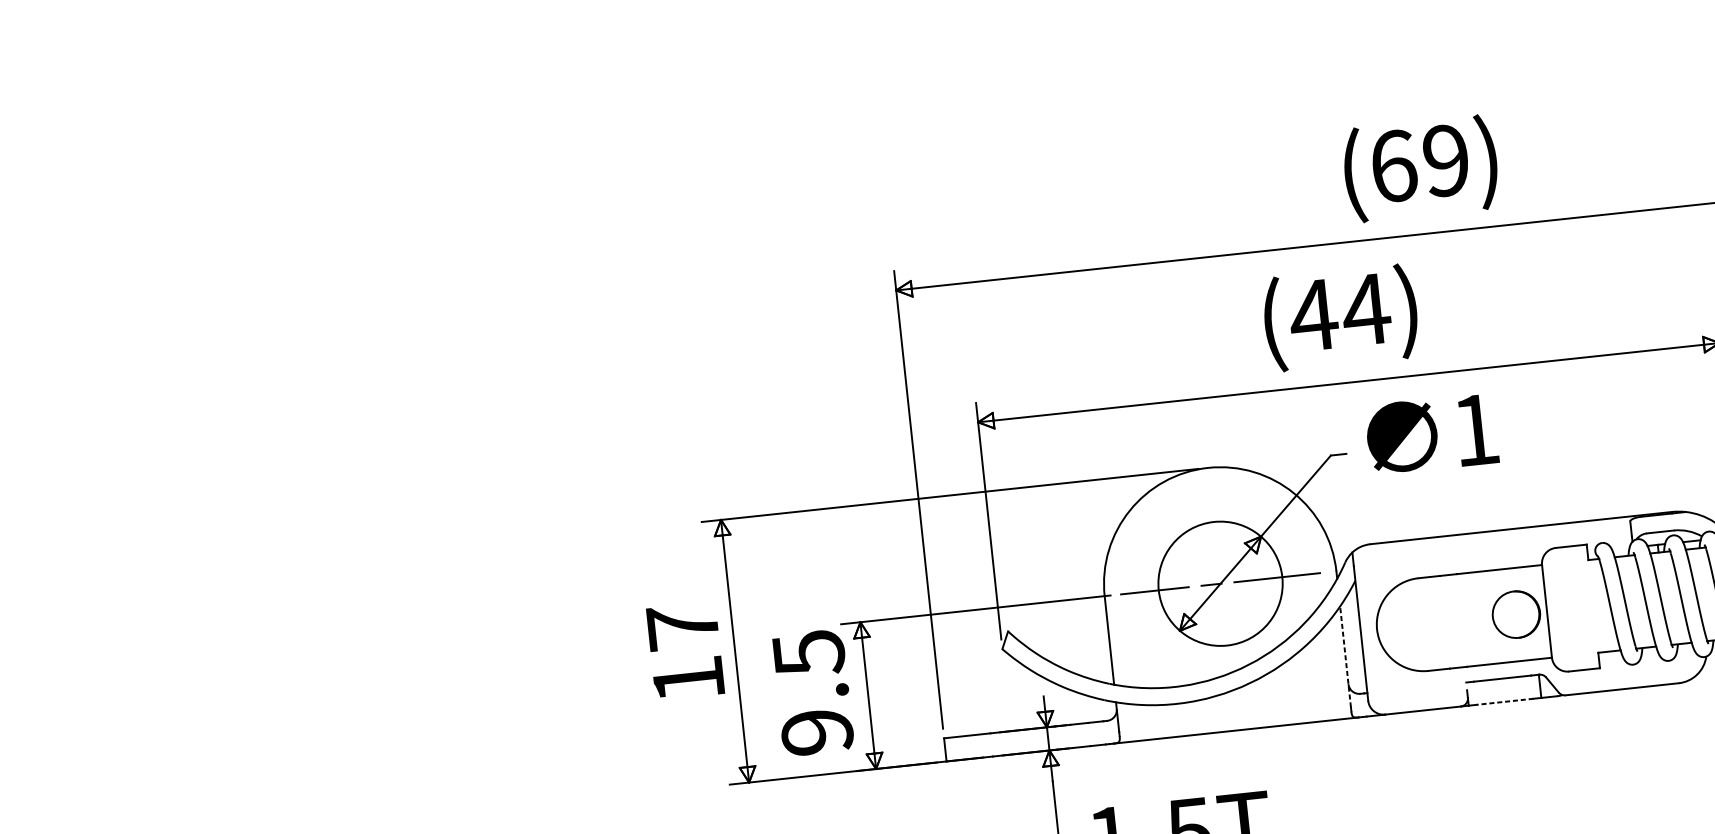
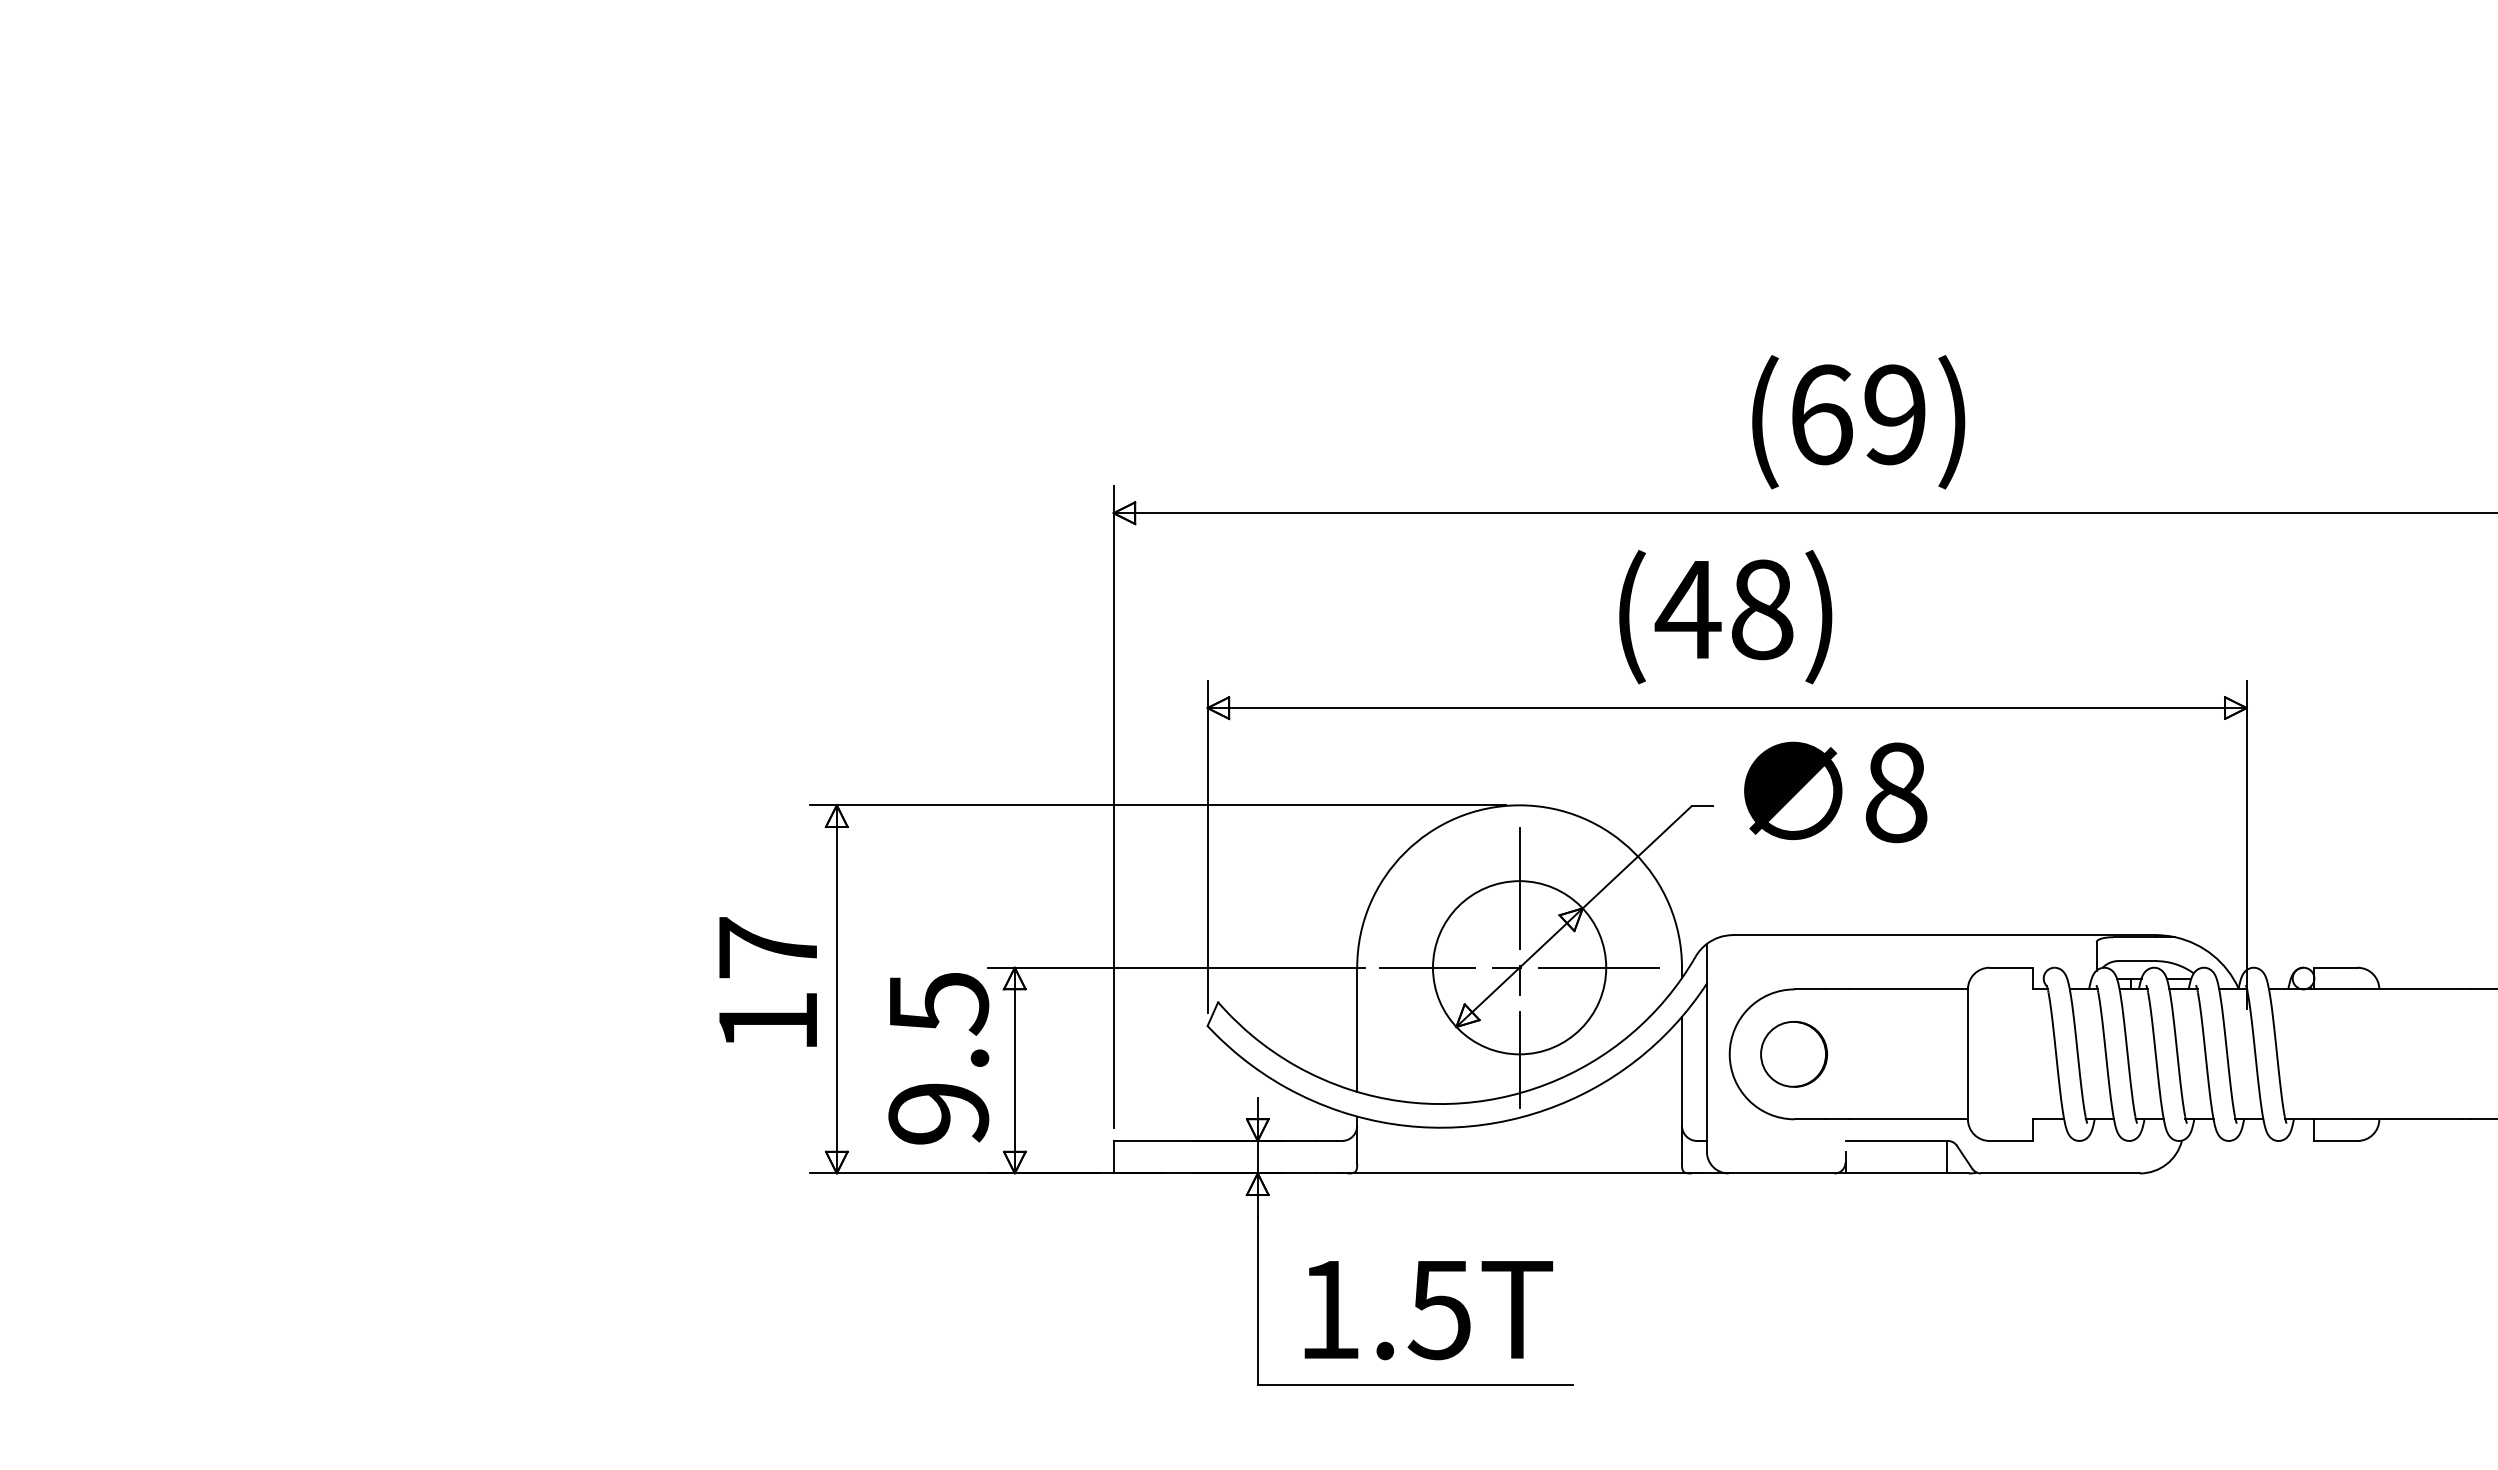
text: (1365, 309) -> (1761, 609), (44) -> (48)
text: (1476, 430) -> (1896, 792), 1 -> 8
line: (1220, 583) -> (1519, 967), added
part: (1516, 614) -> (1794, 1054), moved
line: (1345, 656) -> (1682, 1087), dashed -> solid
line: (1504, 701) -> (1895, 1173), dashed -> solid

